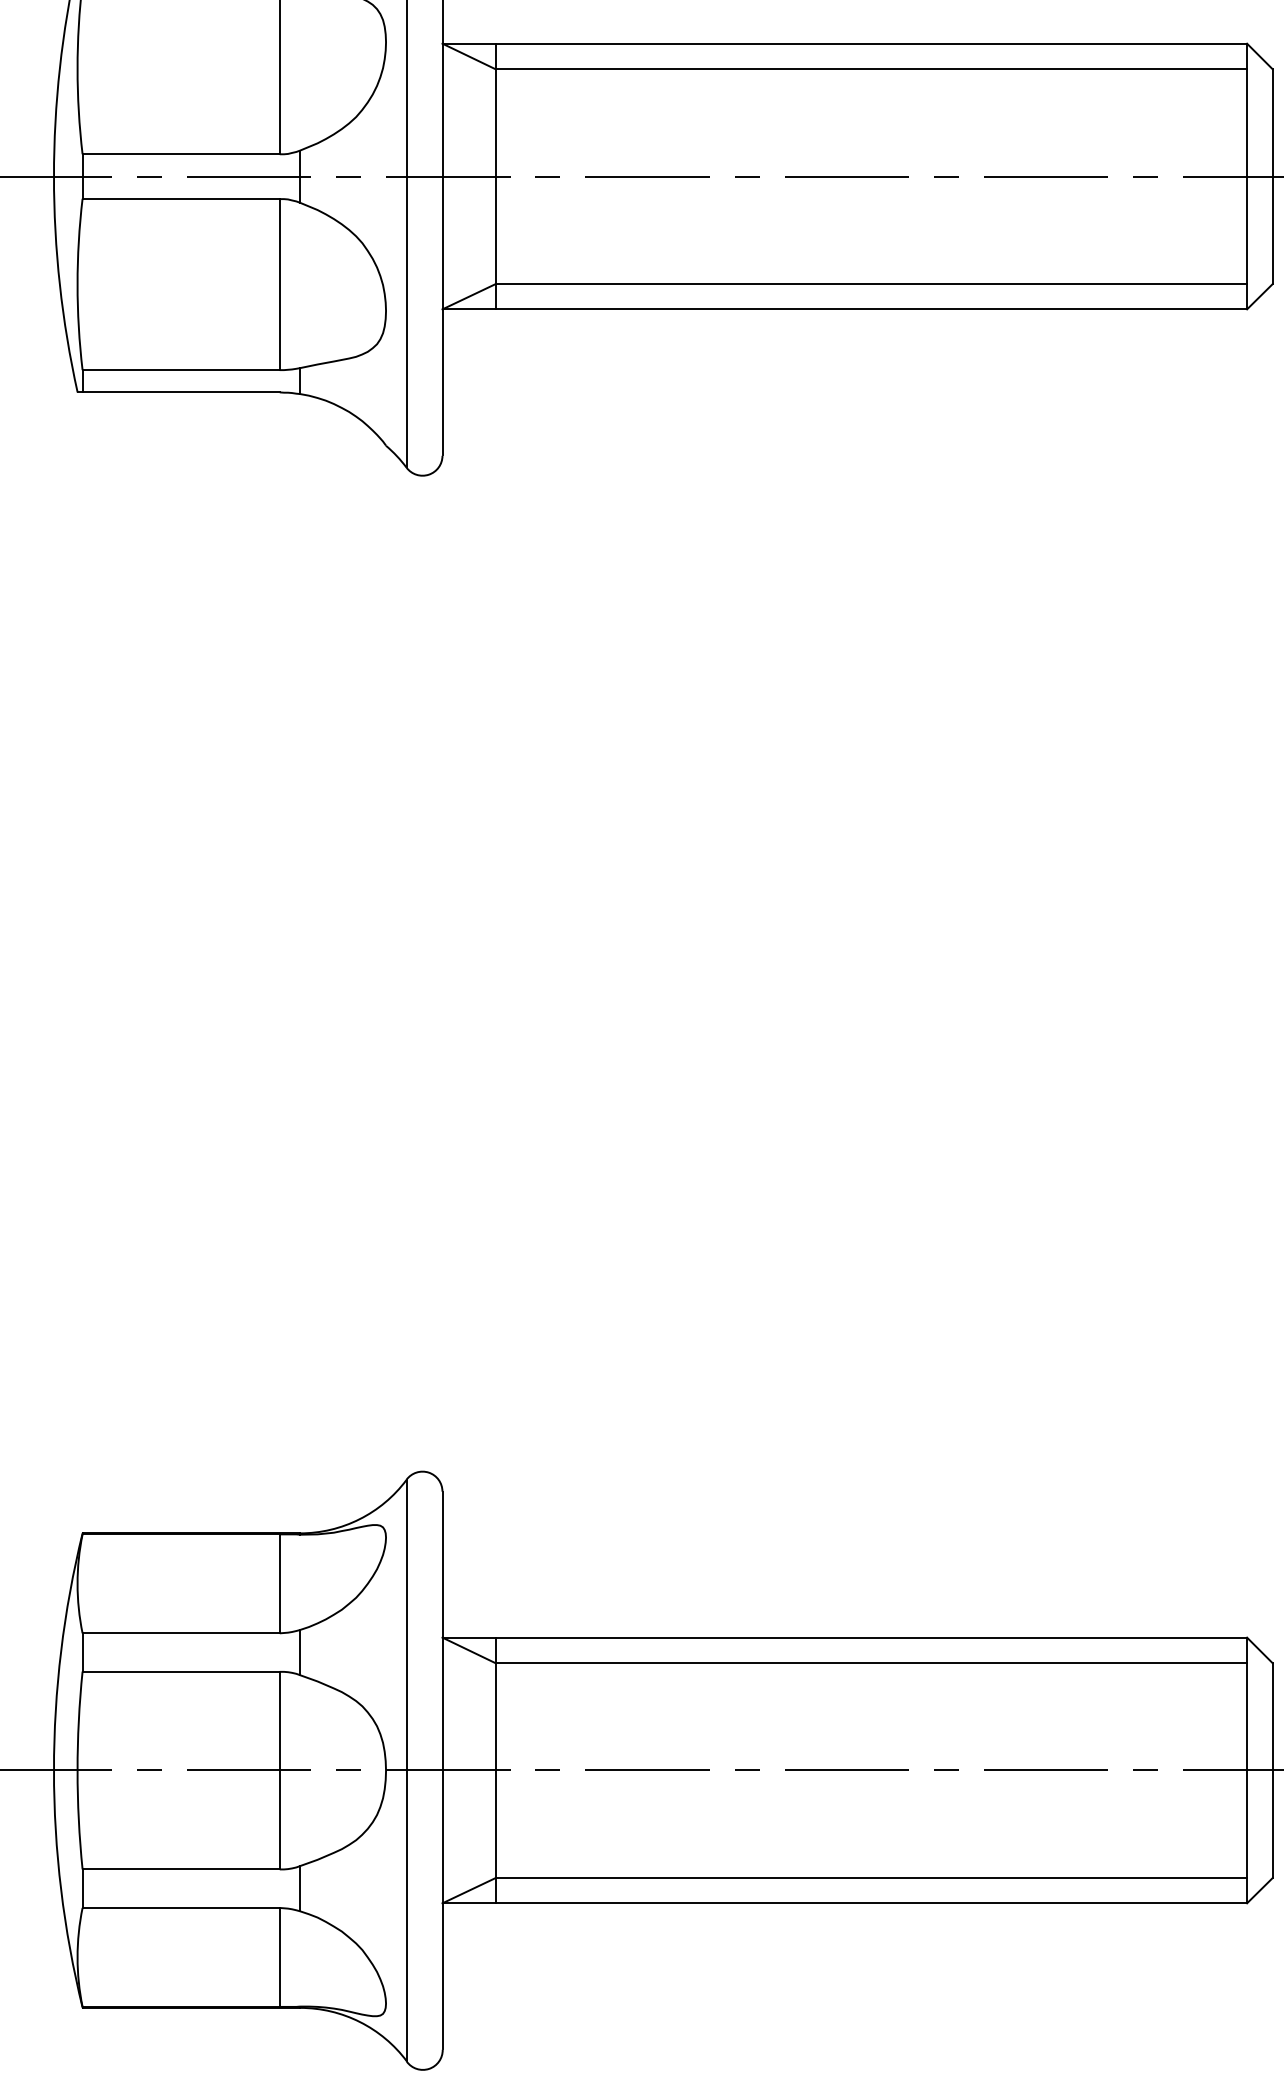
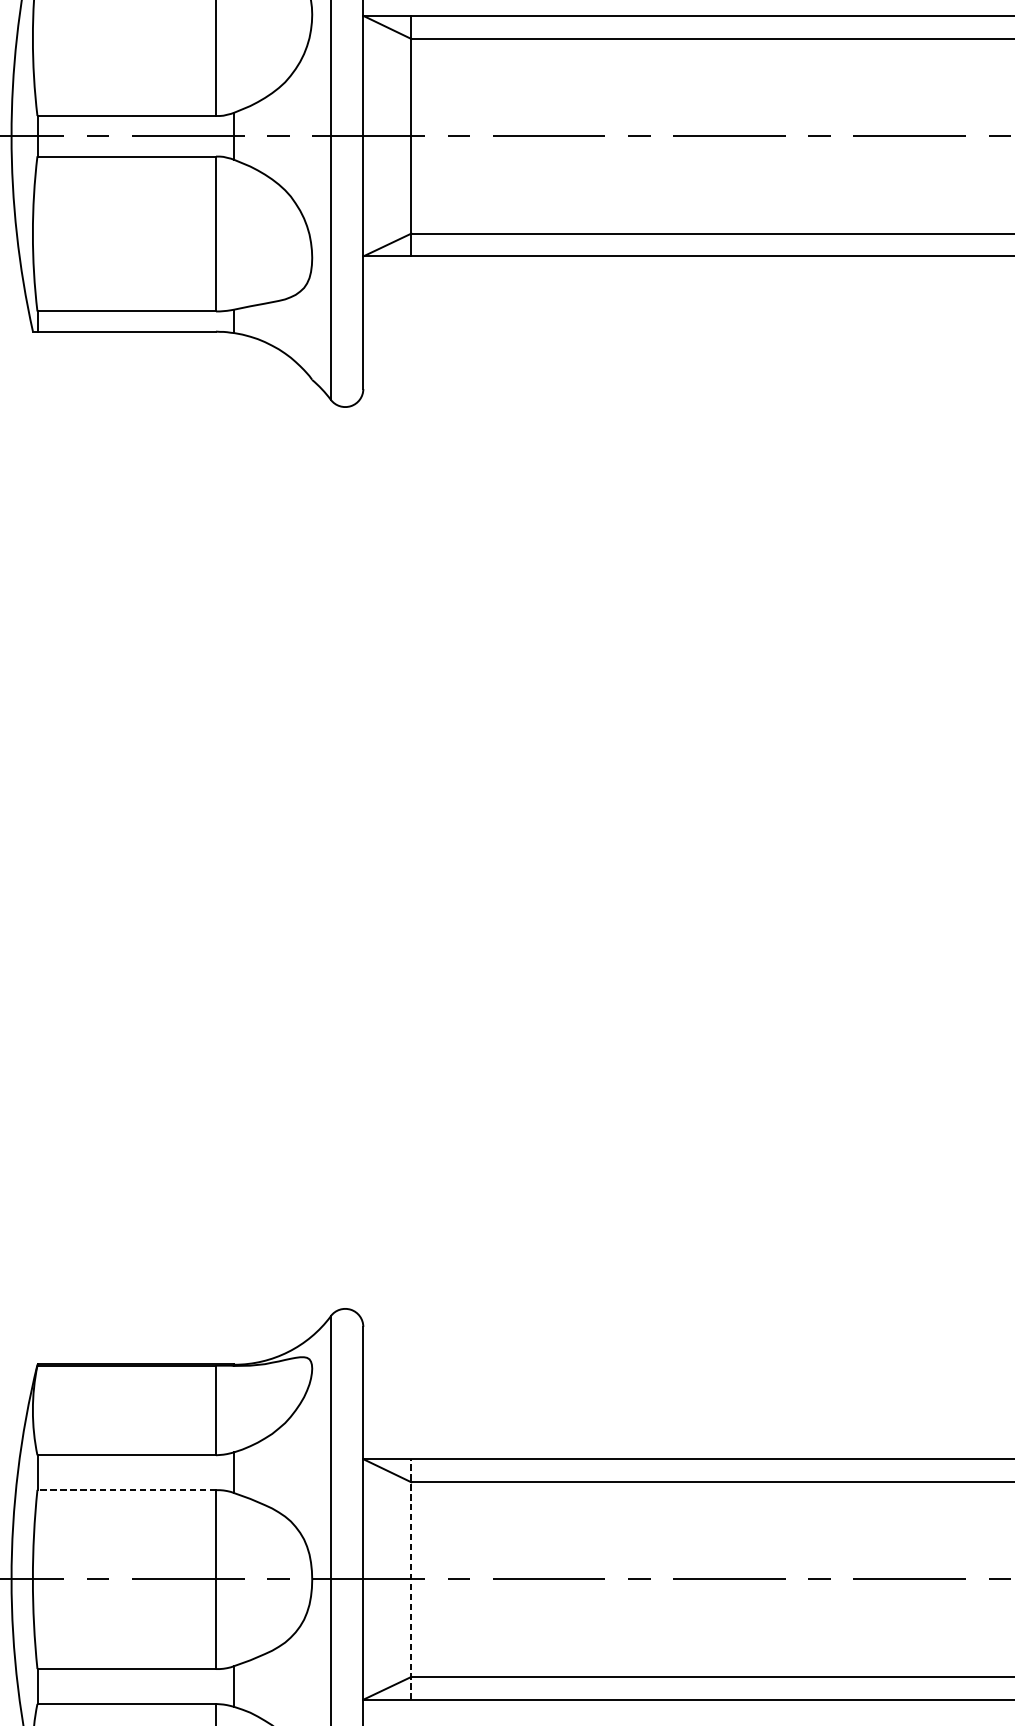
line: (180, 1671) -> (126, 1489), solid -> dashed
line: (495, 1770) -> (411, 1579), solid -> dashed

